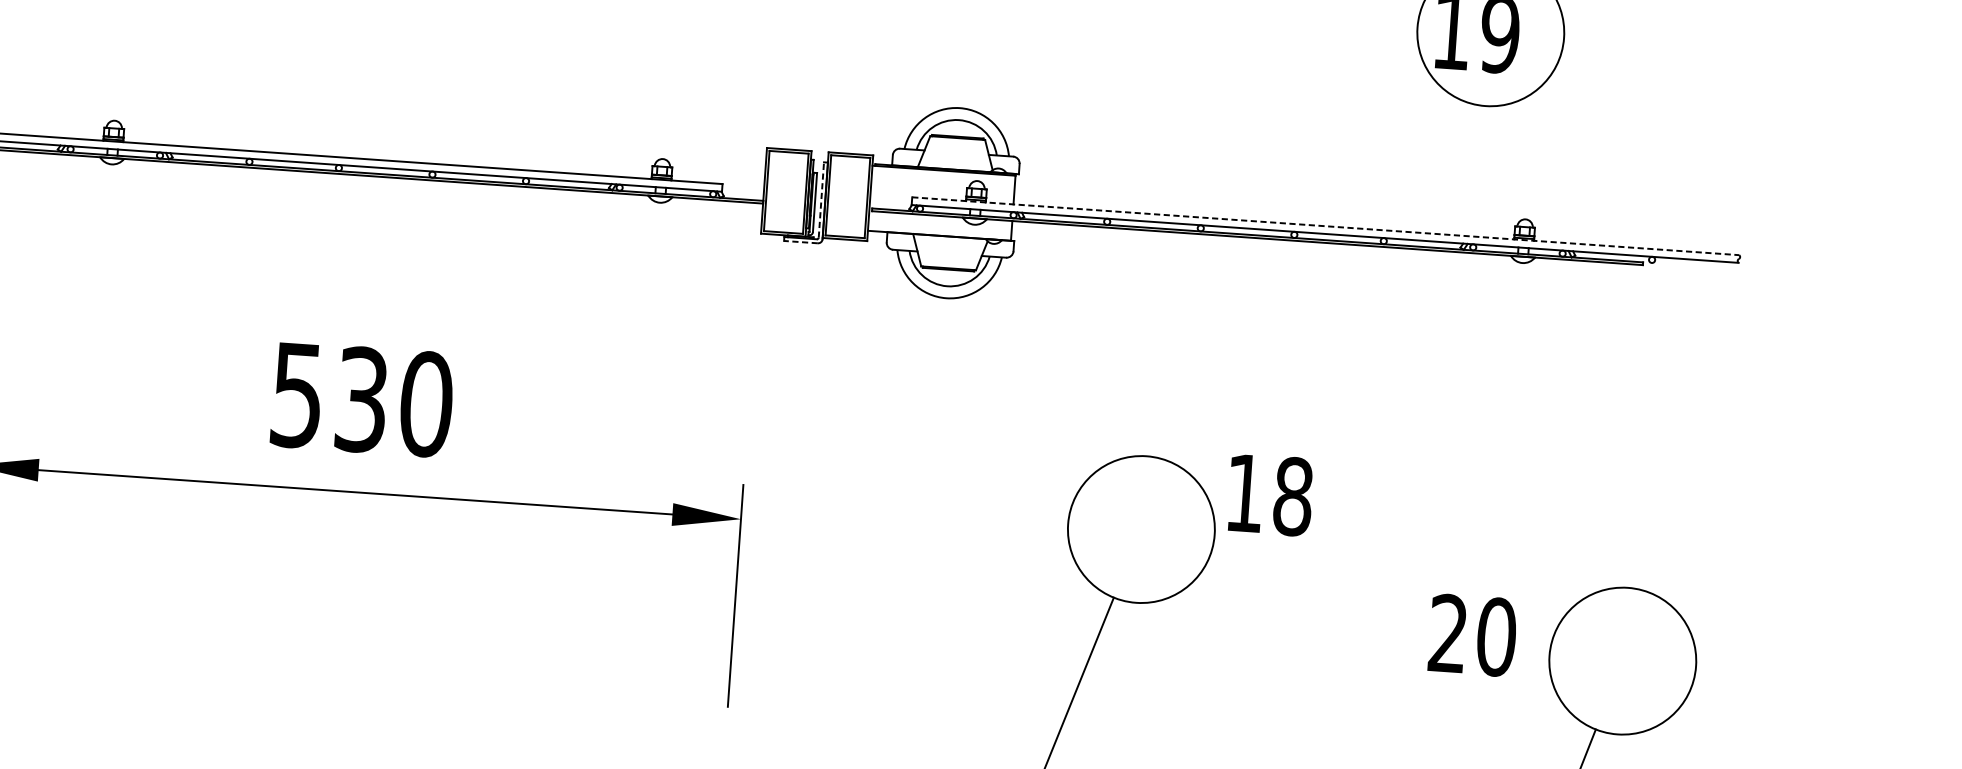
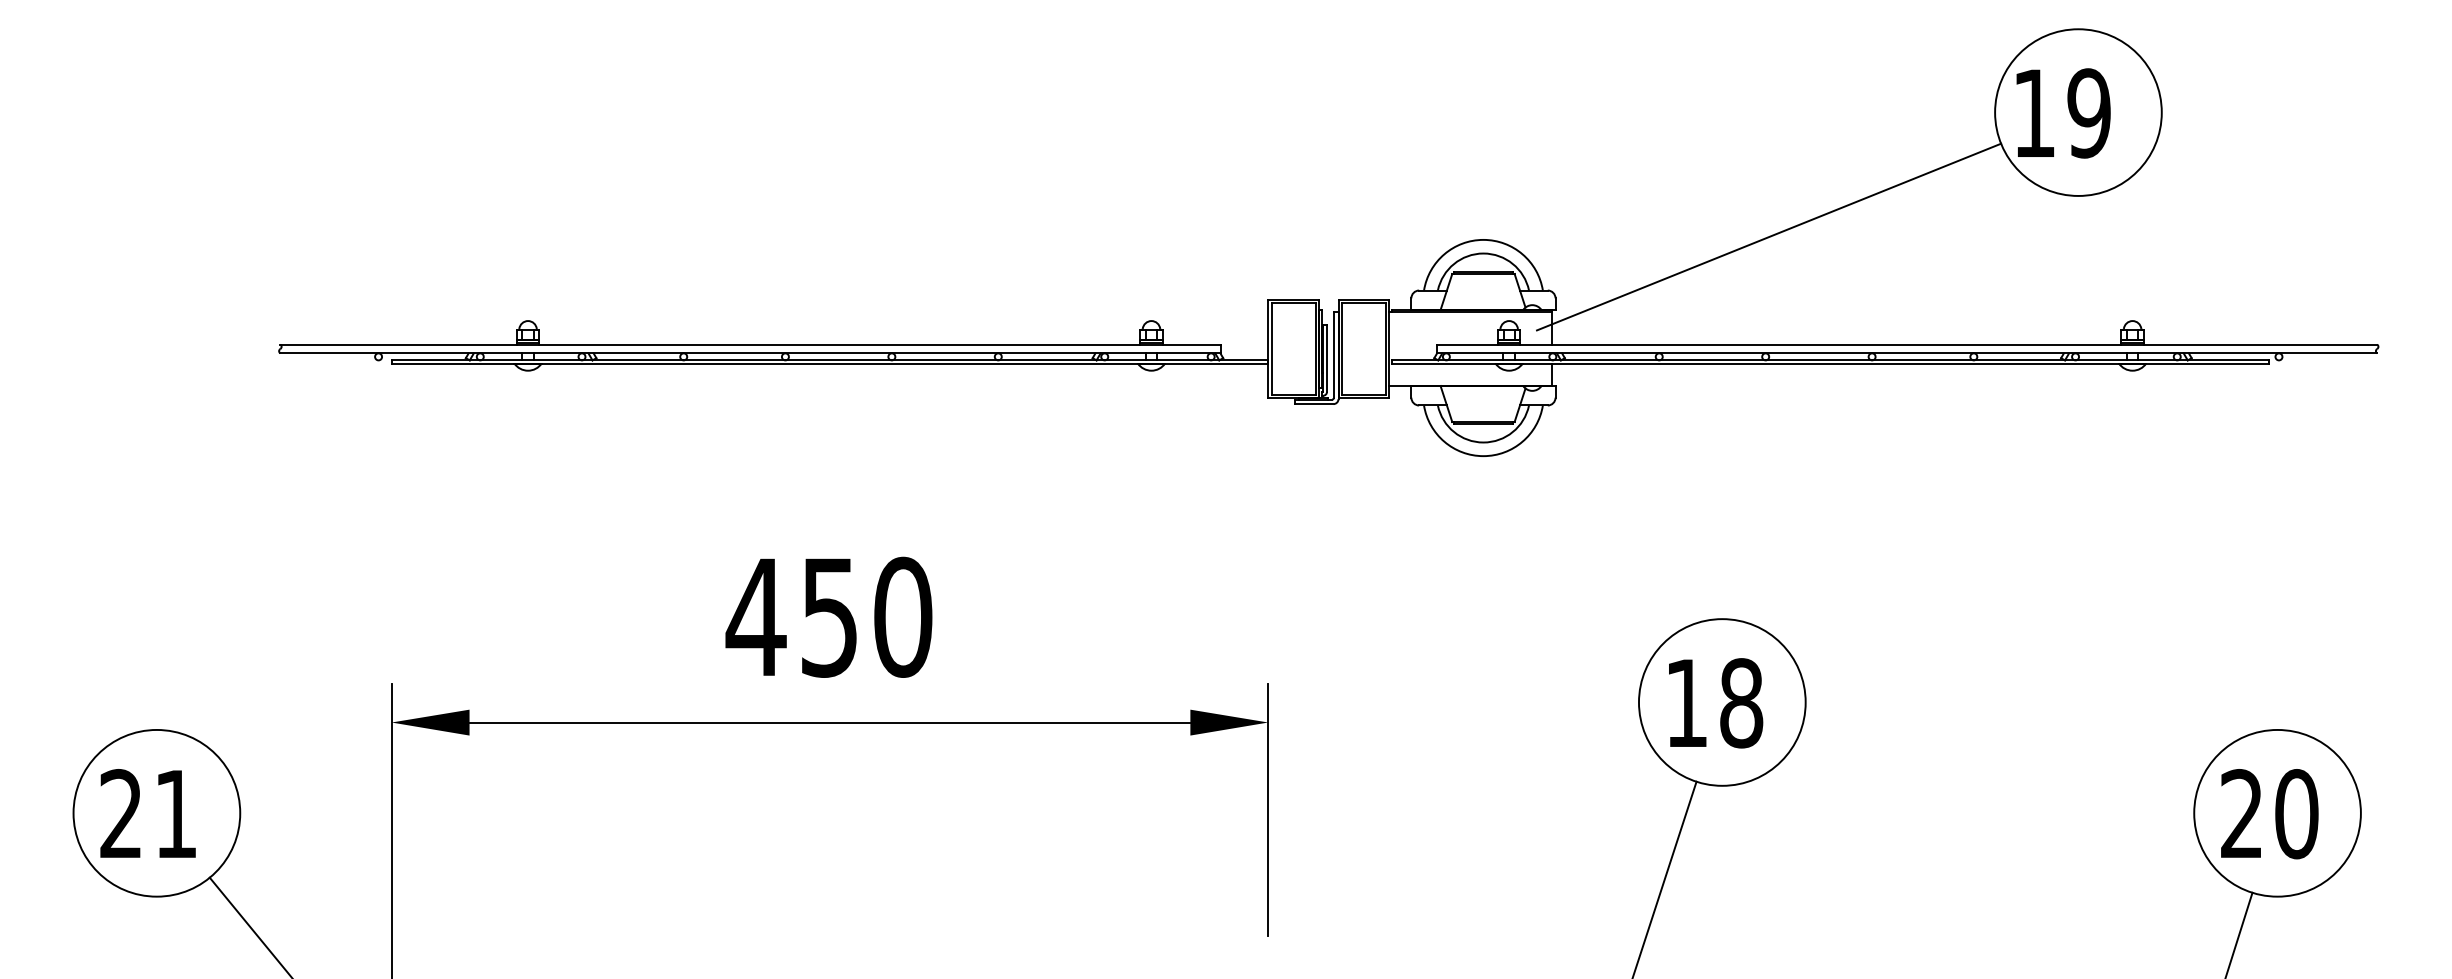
line: (1210, 122) -> (1768, 236), added
line: (821, 199) -> (1334, 354), dashed -> solid
line: (1326, 226) -> (1907, 344), dashed -> solid
line: (800, 242) -> (1313, 404), dashed -> solid
text: (328, 396) -> (791, 616), 530 -> 450
text: (1271, 495) -> (1716, 703), moved
text: (1472, 635) -> (2269, 814), moved

